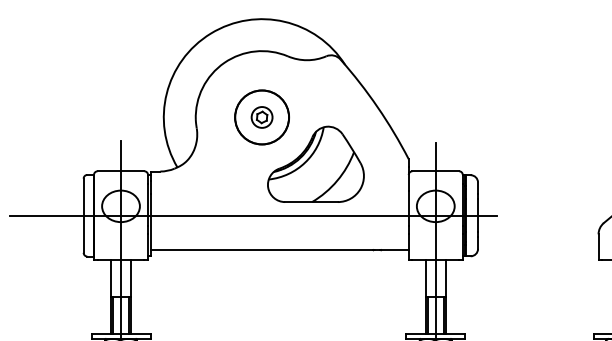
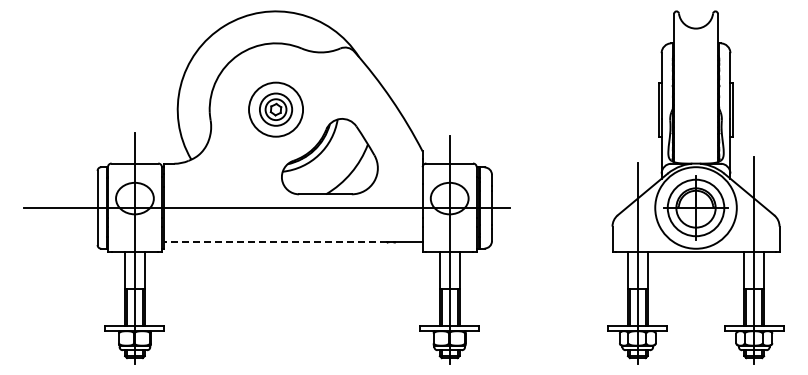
circle: (261, 117) -> (275, 109), size x0.6
line: (261, 250) -> (275, 242), solid -> dashed

